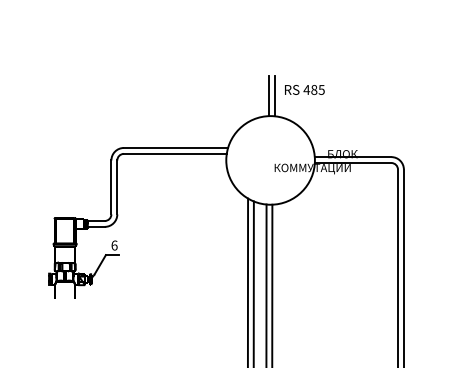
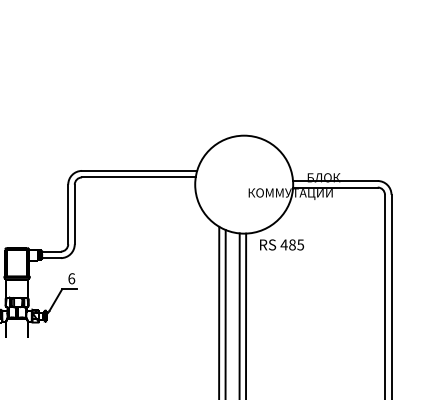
text: (304, 89) -> (281, 244), moved
line: (269, 95) -> (242, 112), removed
line: (275, 95) -> (249, 112), removed

